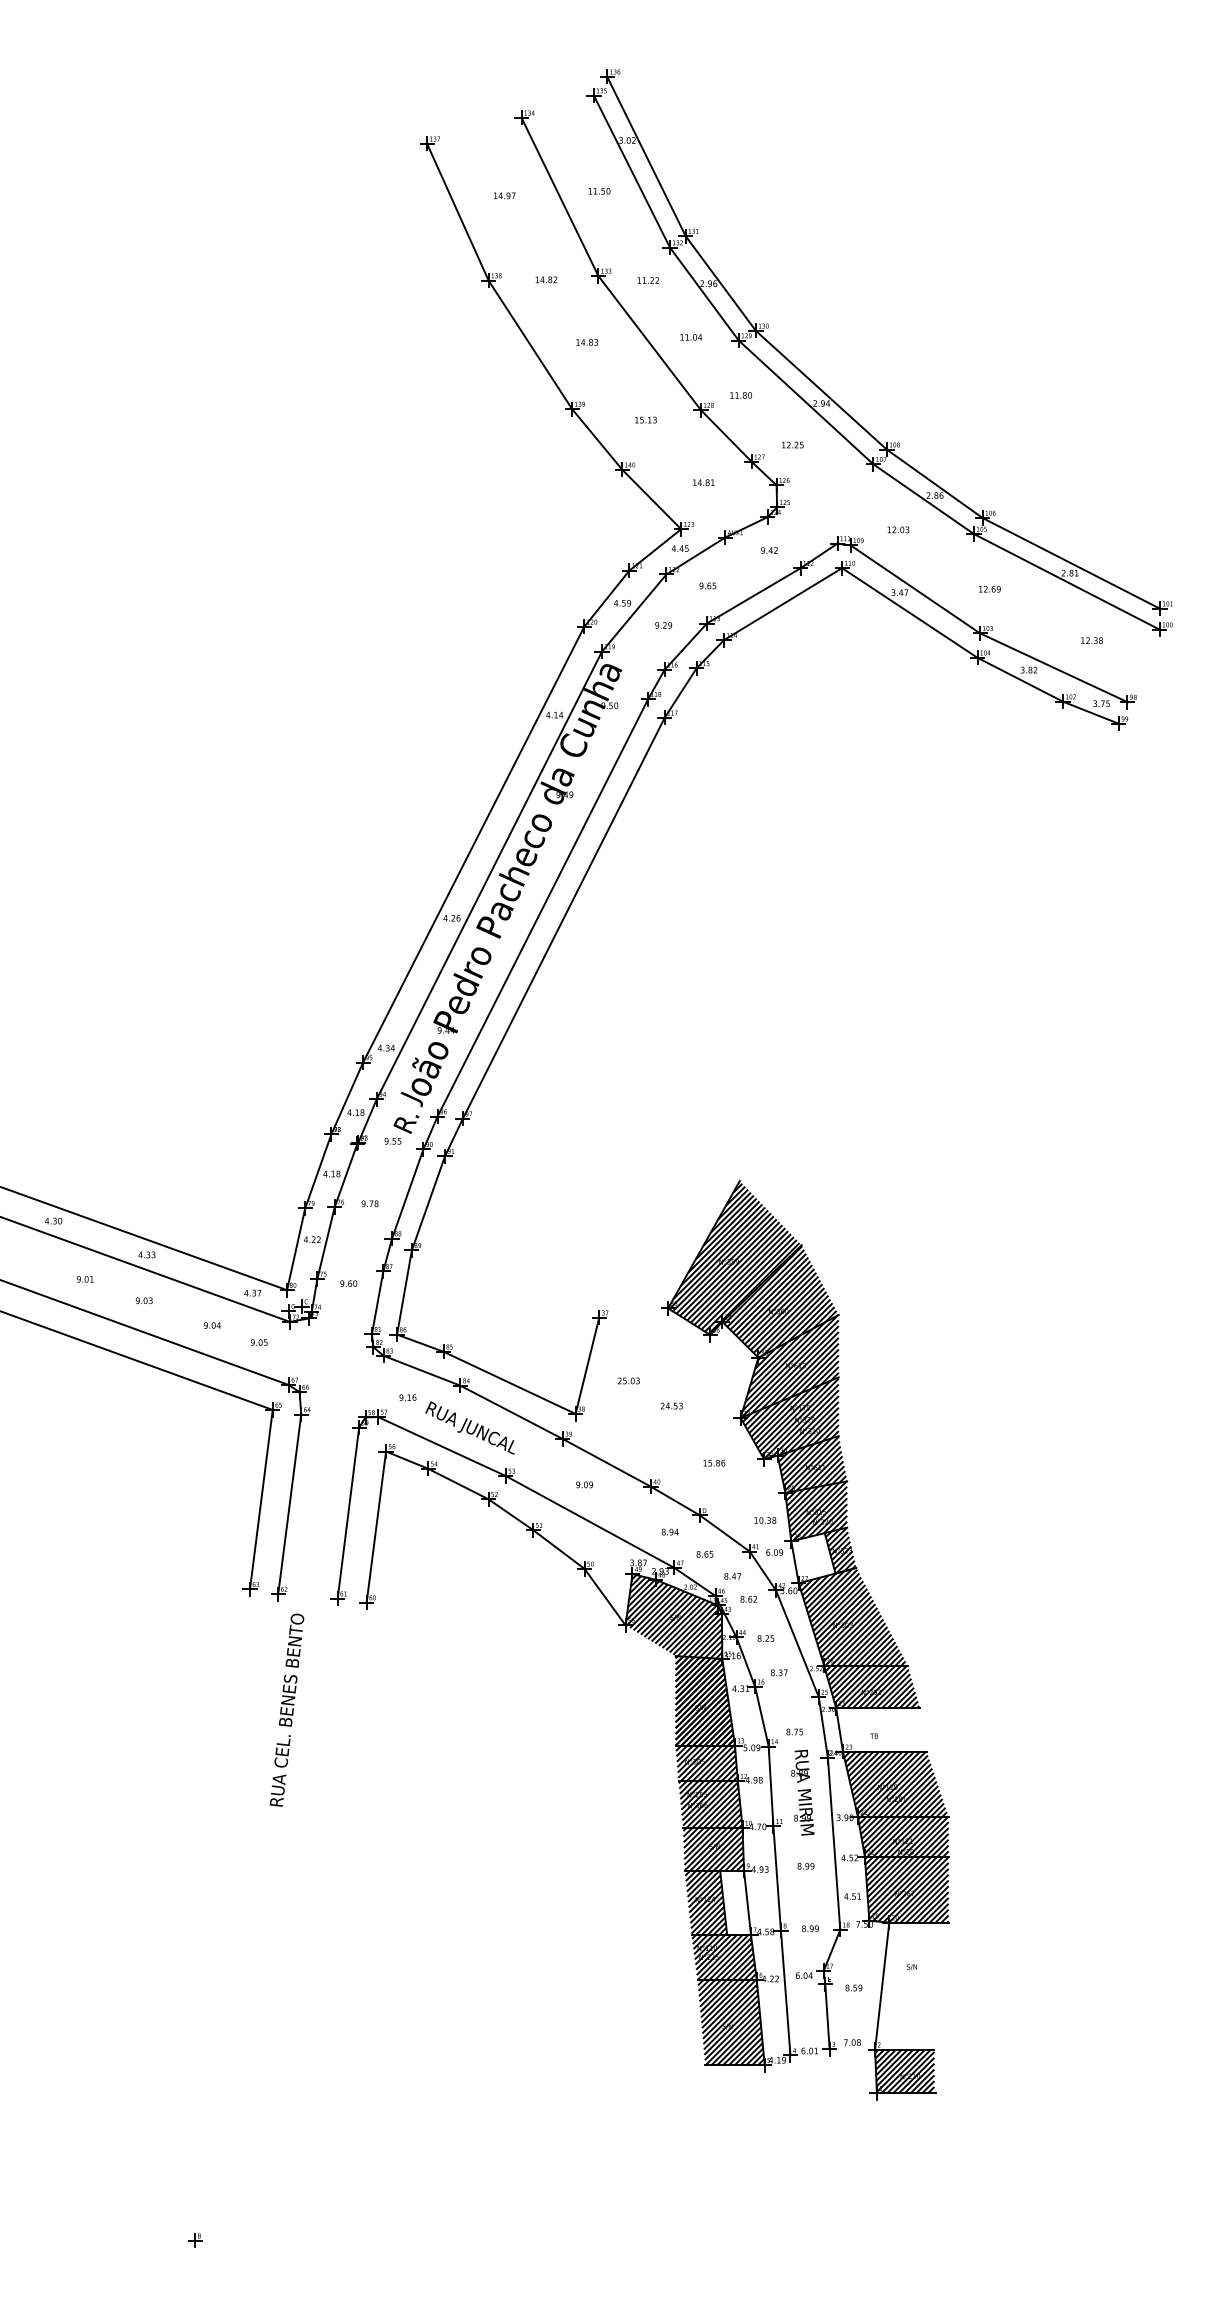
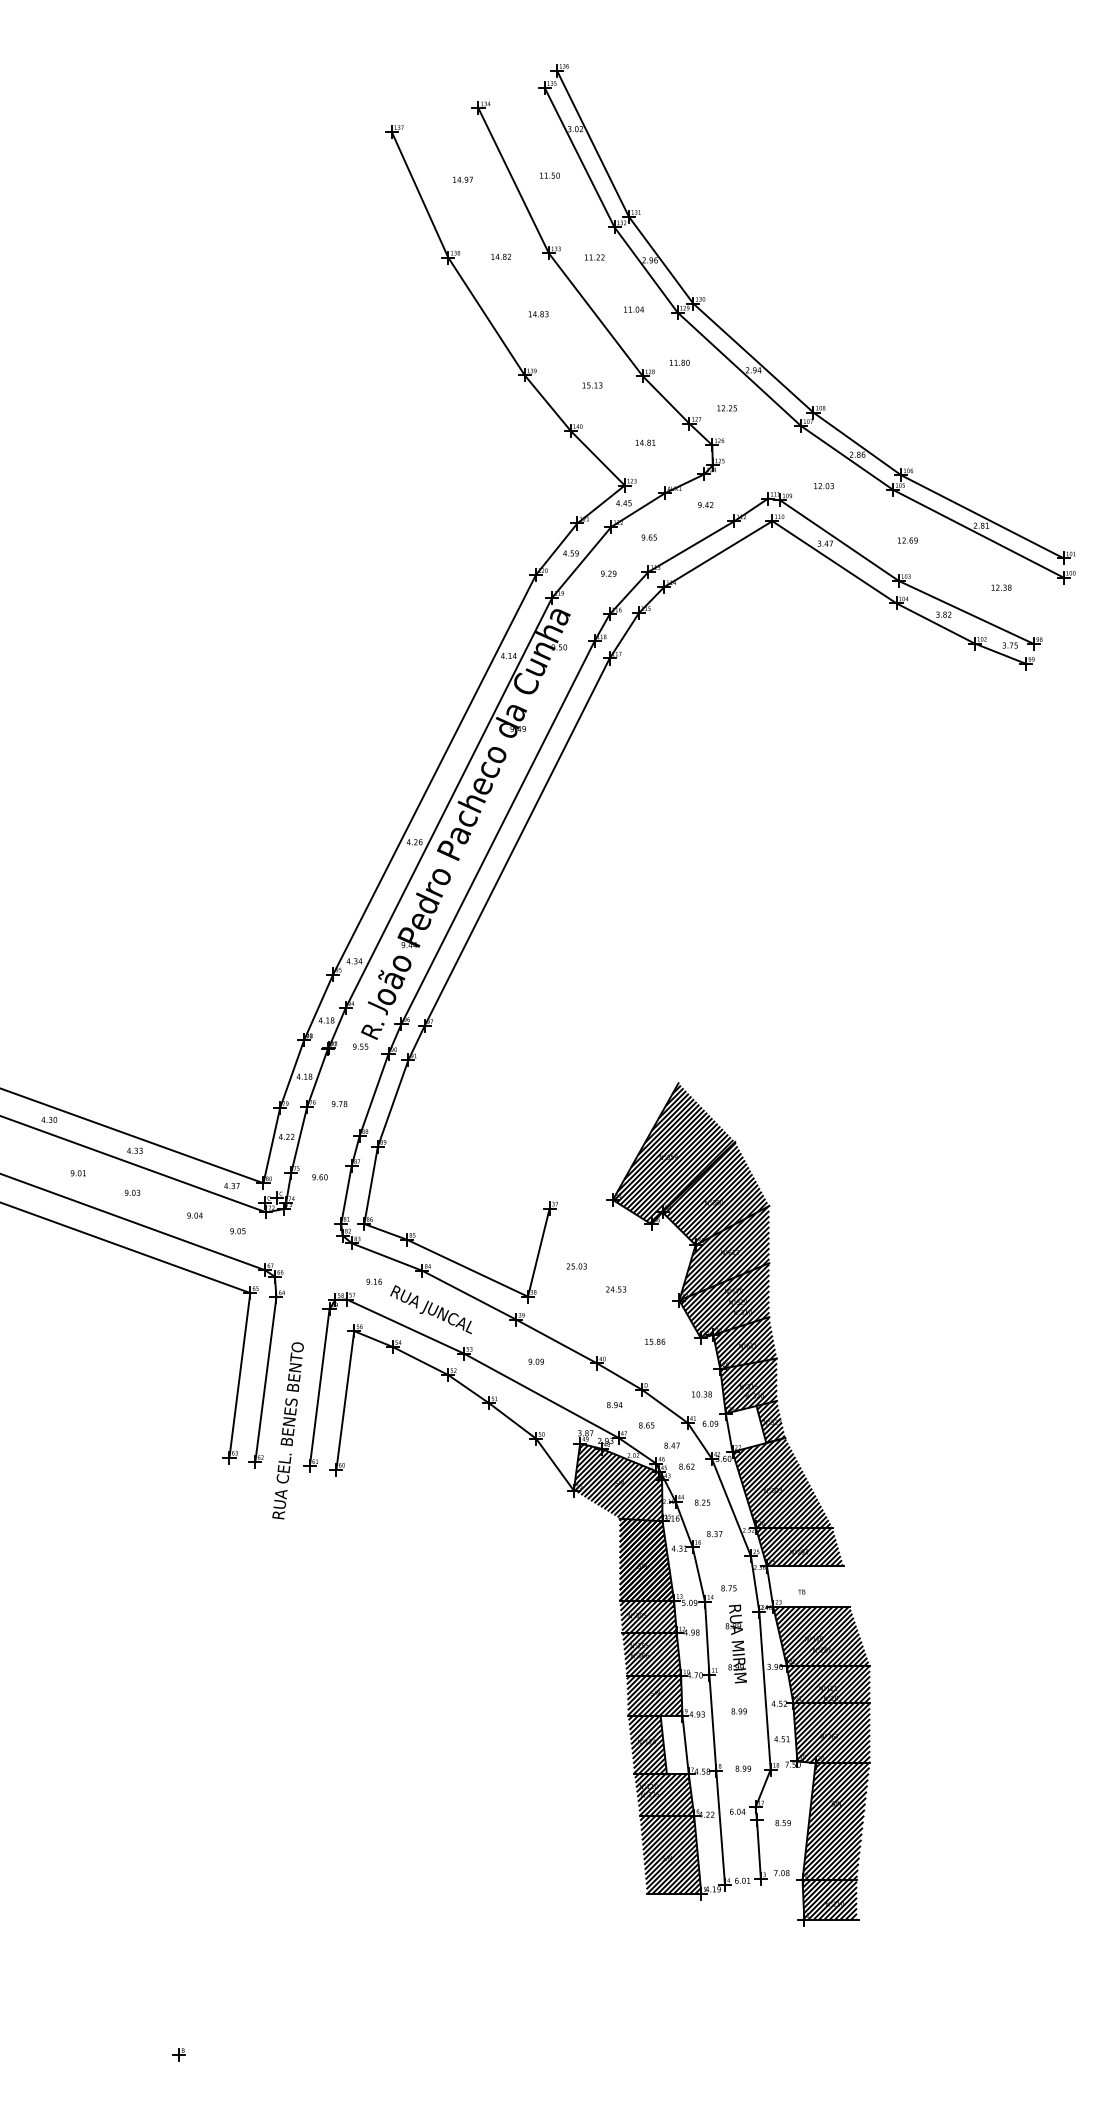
text: (286, 1709) -> (287, 1430), moved
hatch: (911, 1985) -> (835, 1820), added

